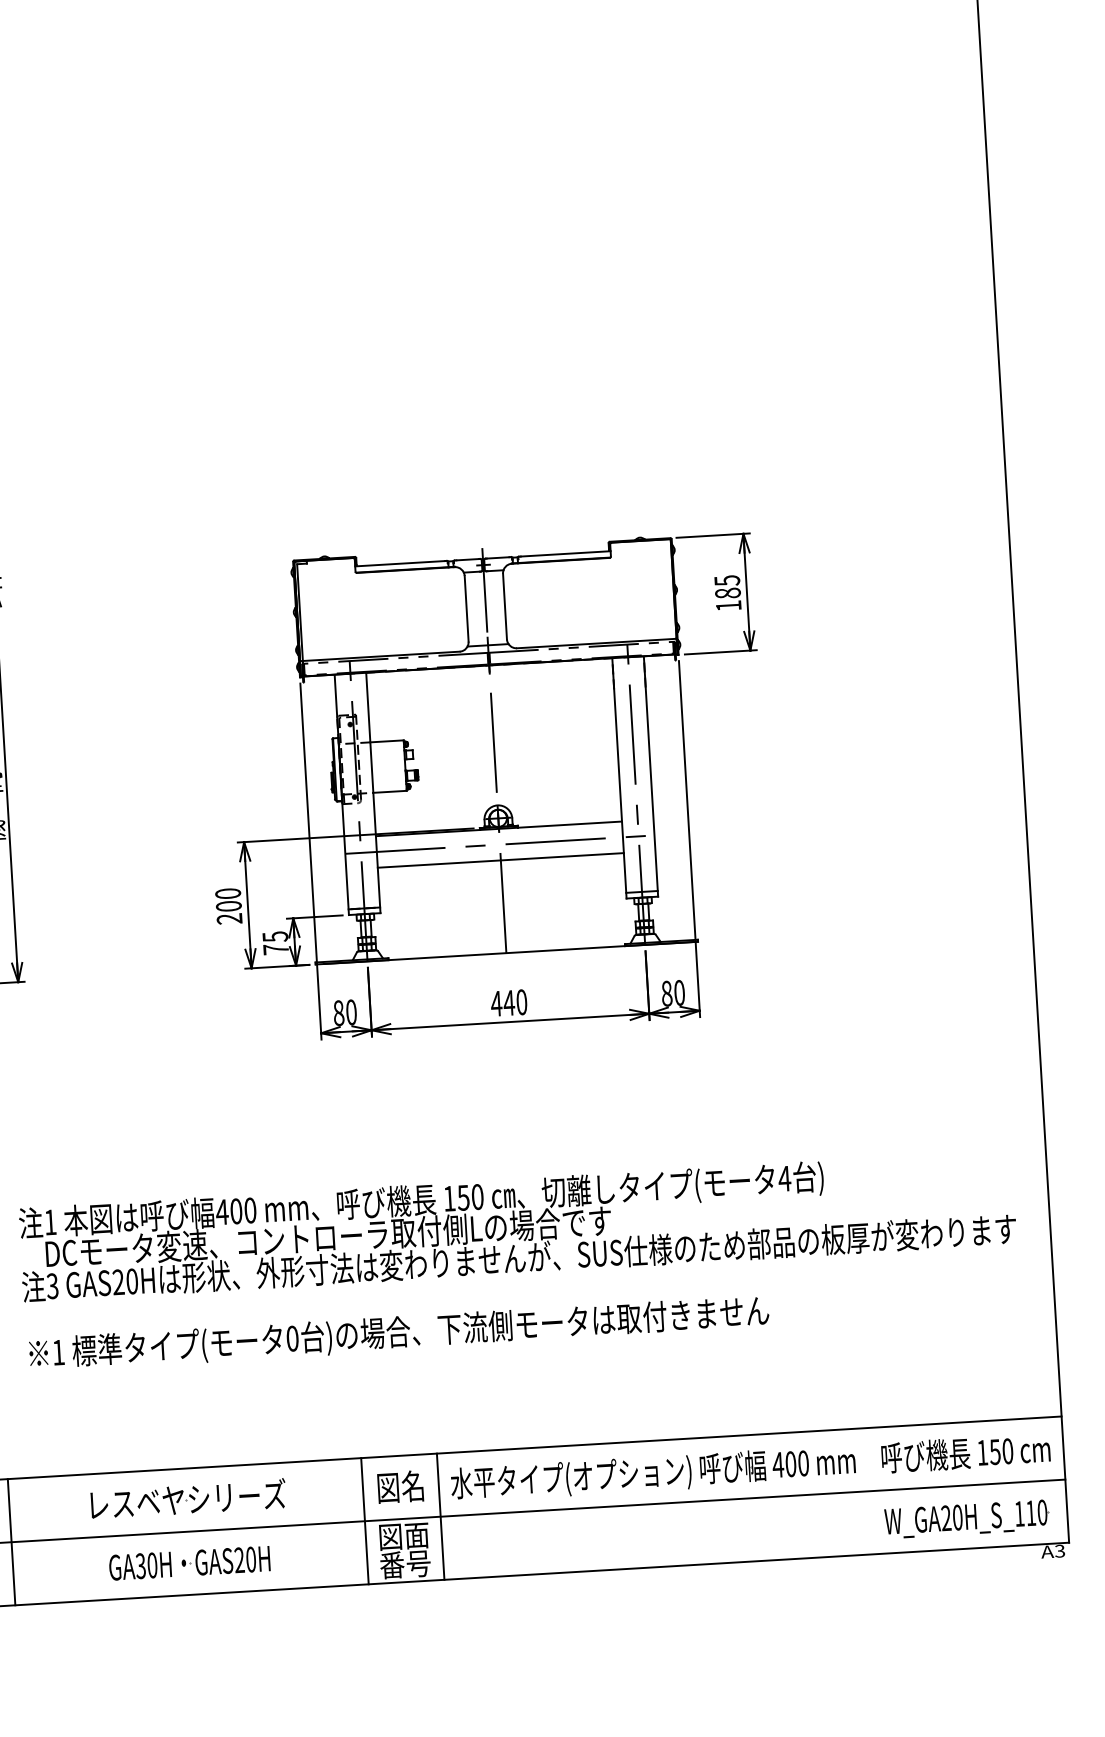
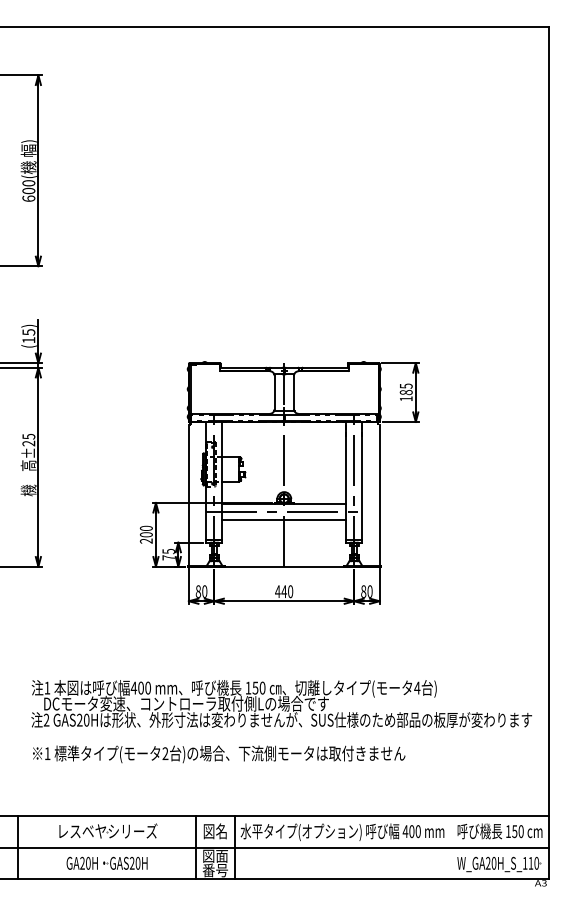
text: (52, 1286) -> (46, 720), 3 -> 2
text: (292, 1338) -> (165, 753), 0 -> 2
text: (140, 1566) -> (82, 863), GA30H -> GA20H

